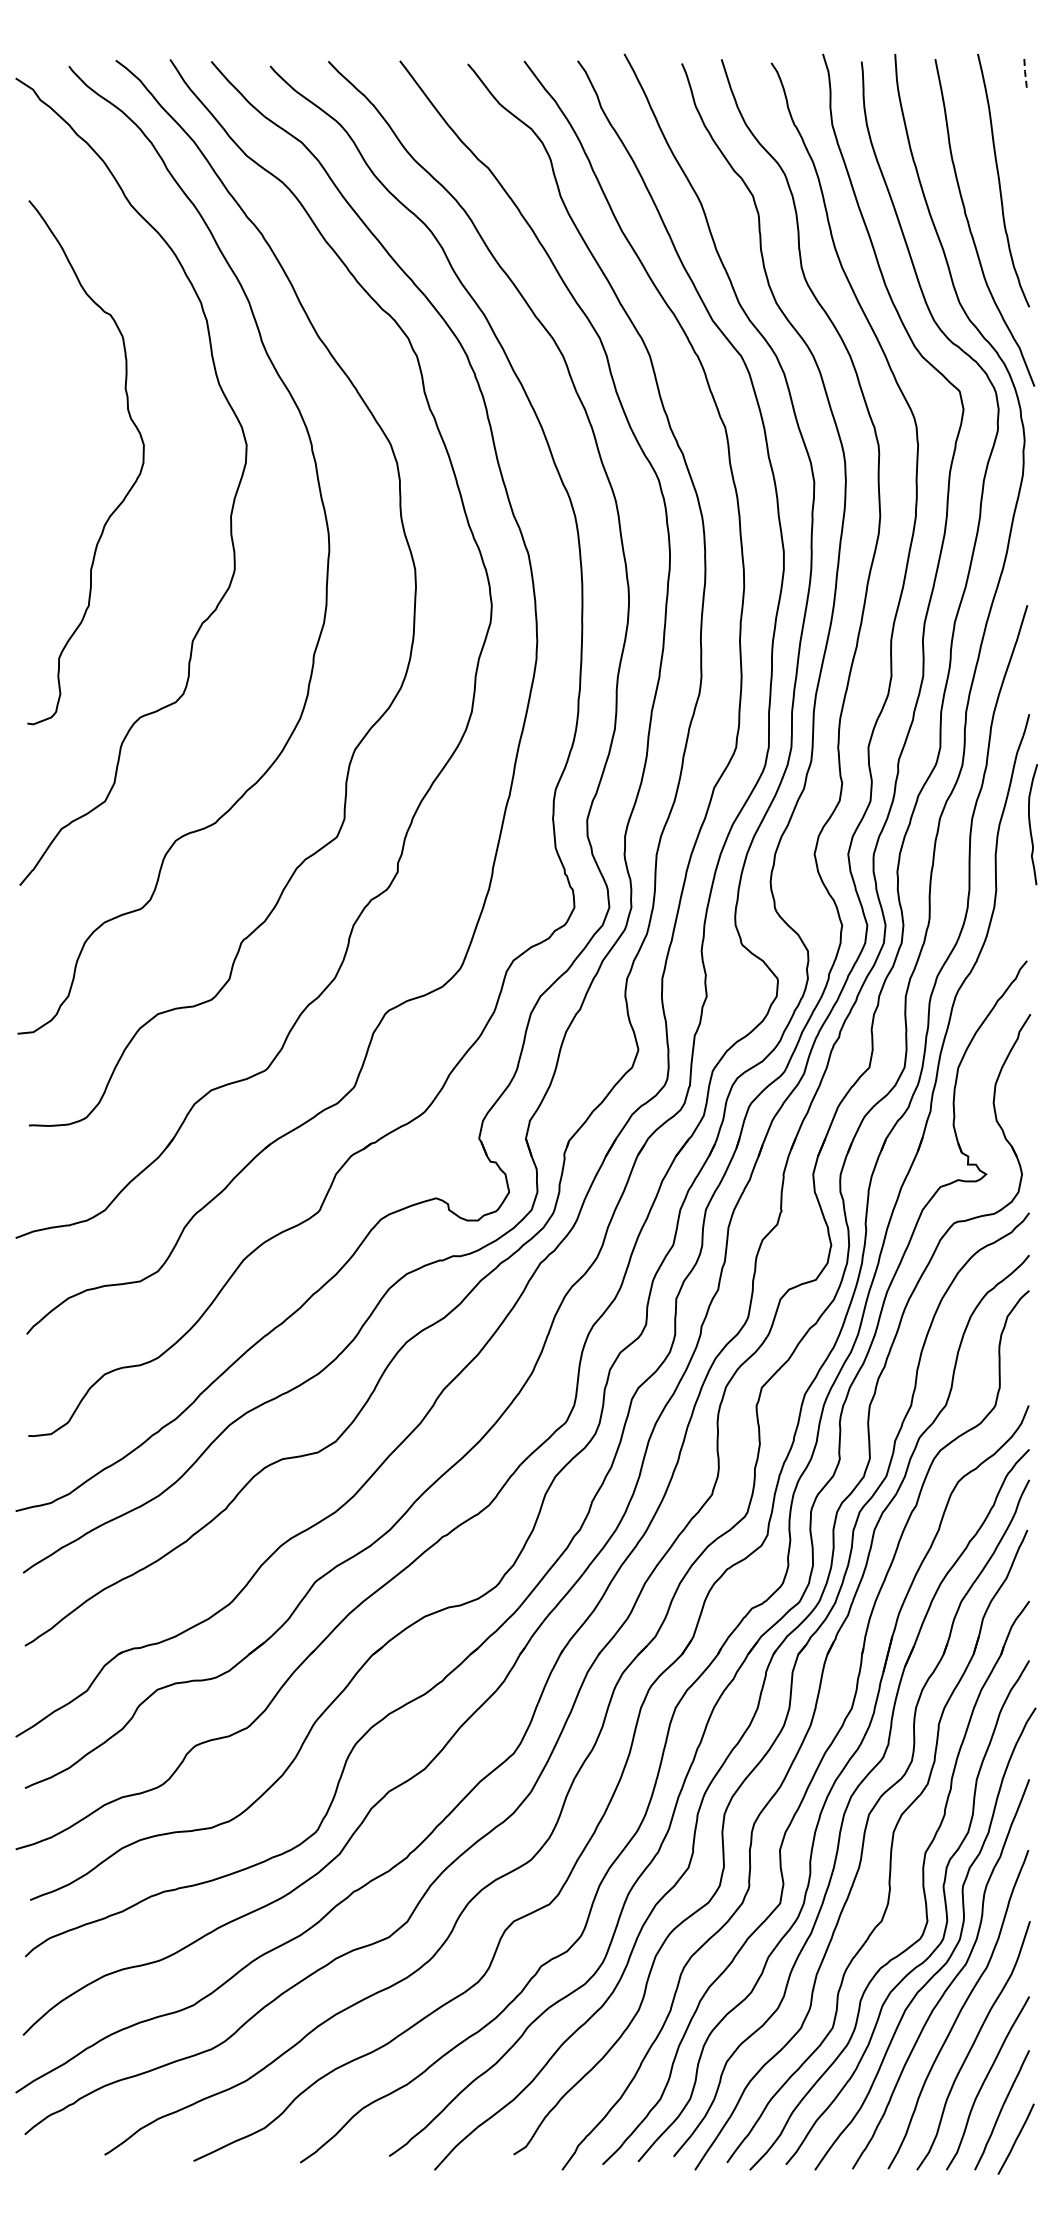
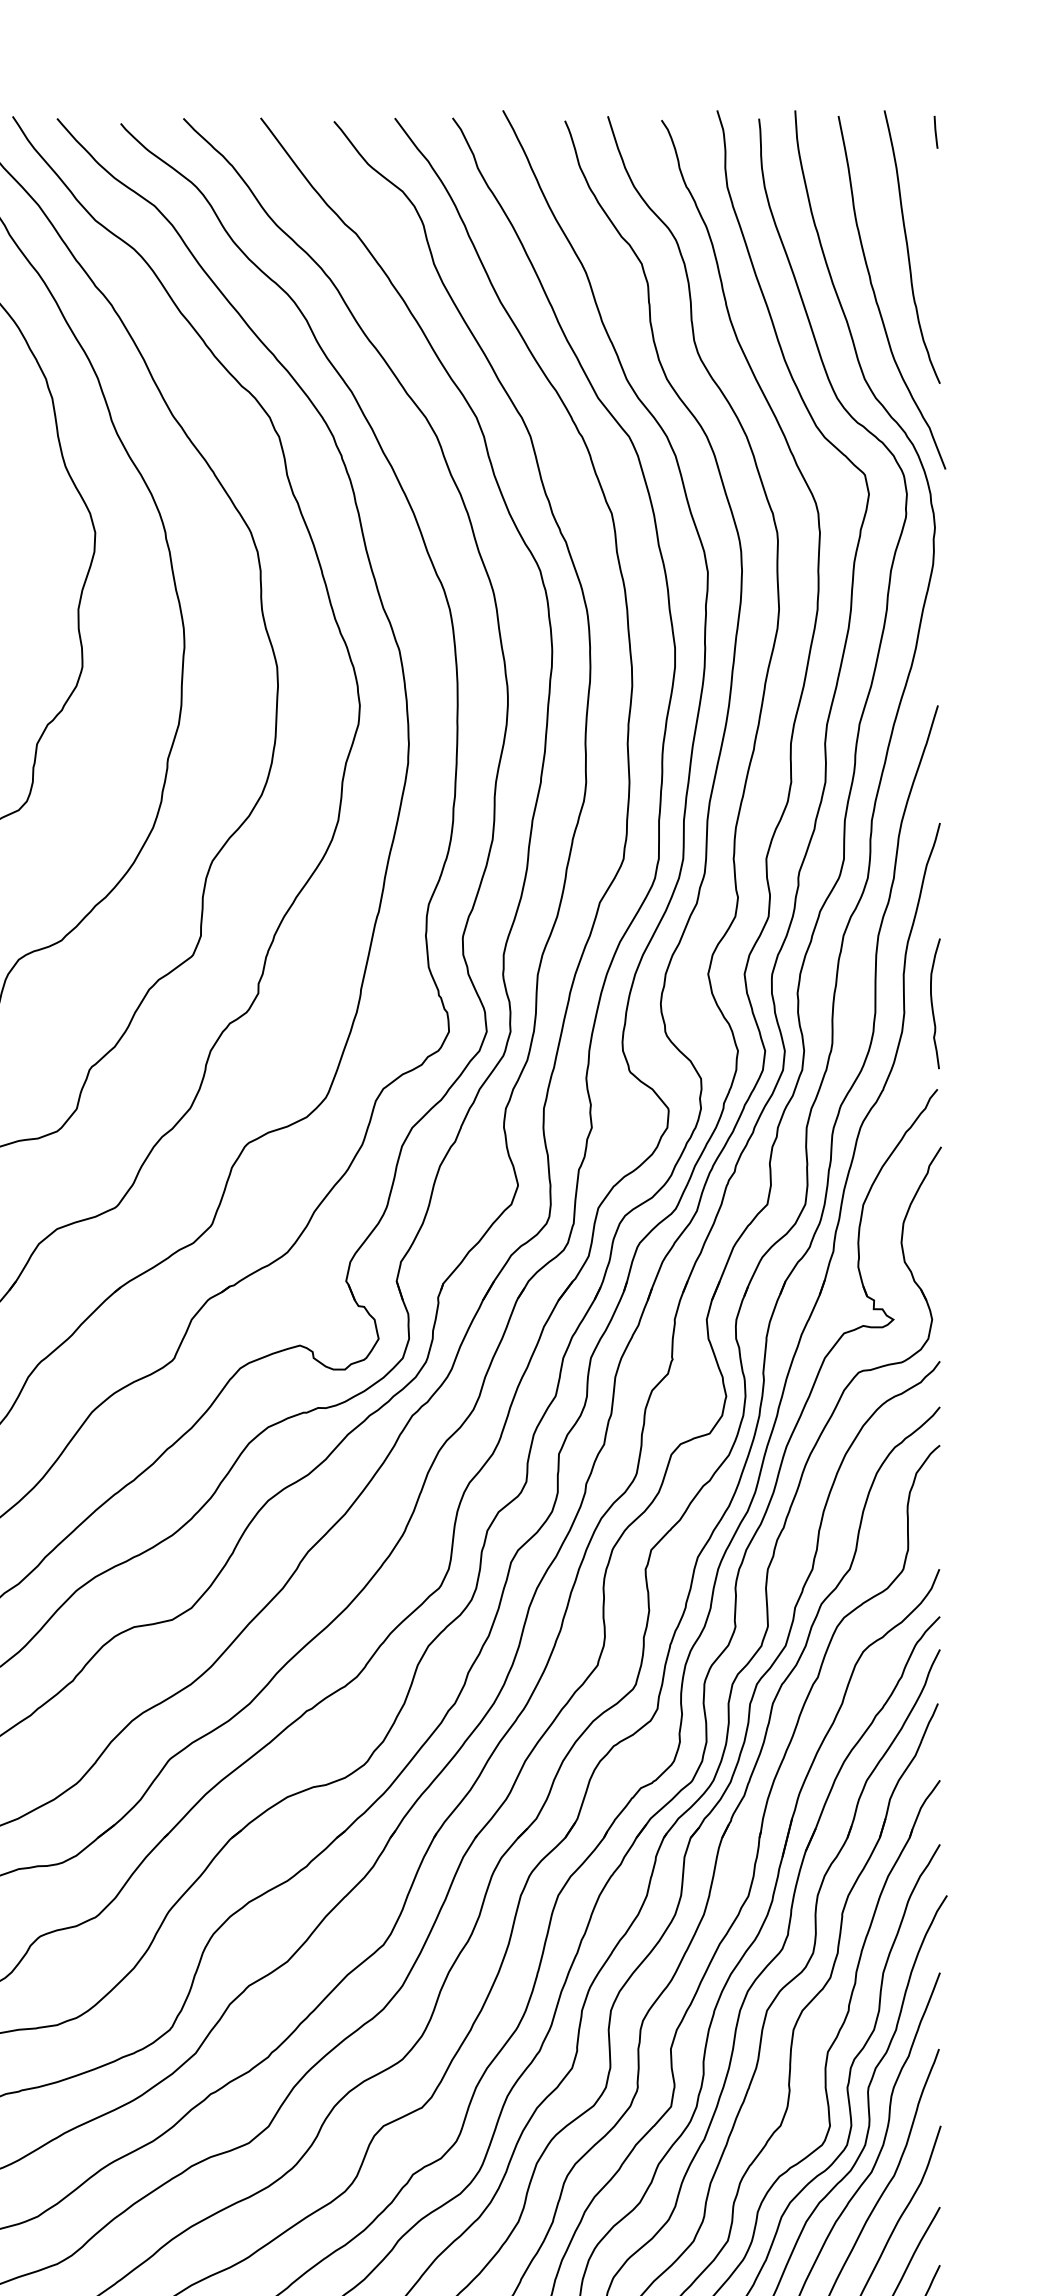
line: (1025, 74) -> (935, 132), dashed -> solid
curve: (1030, 824) -> (932, 1003), moved

